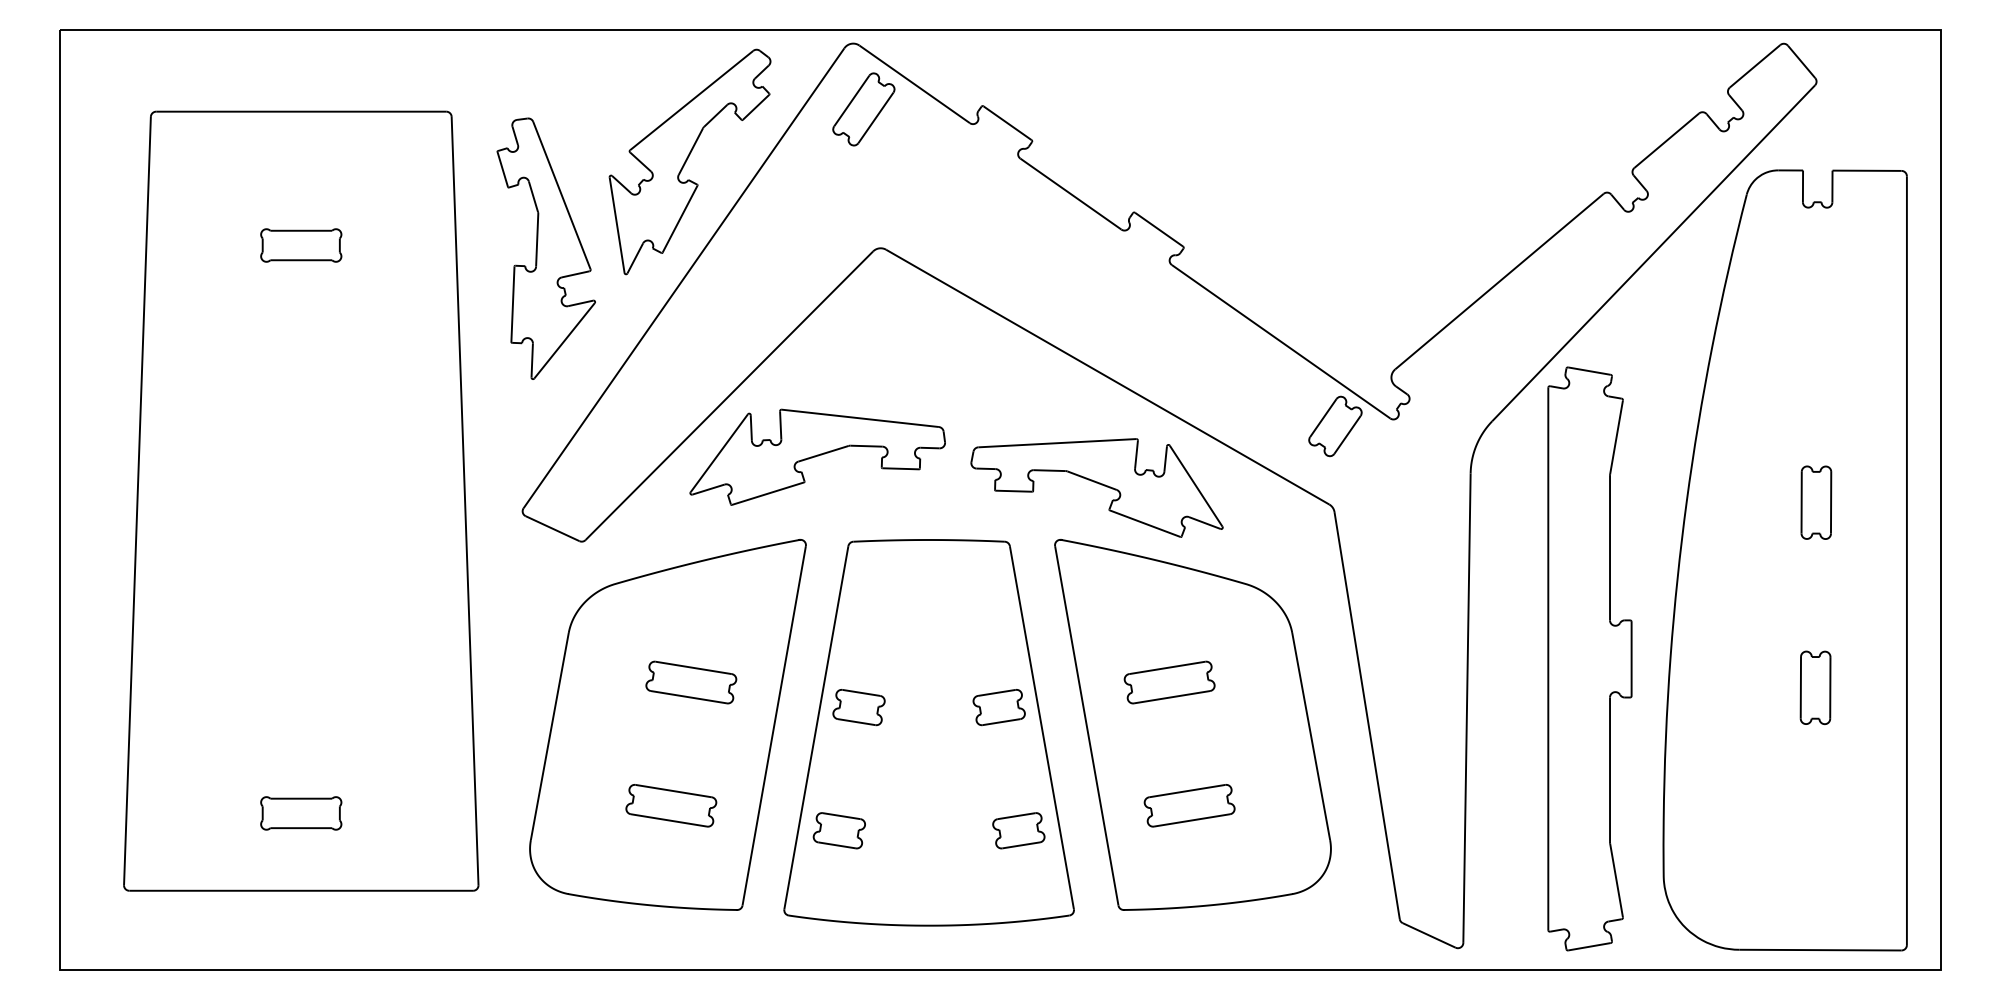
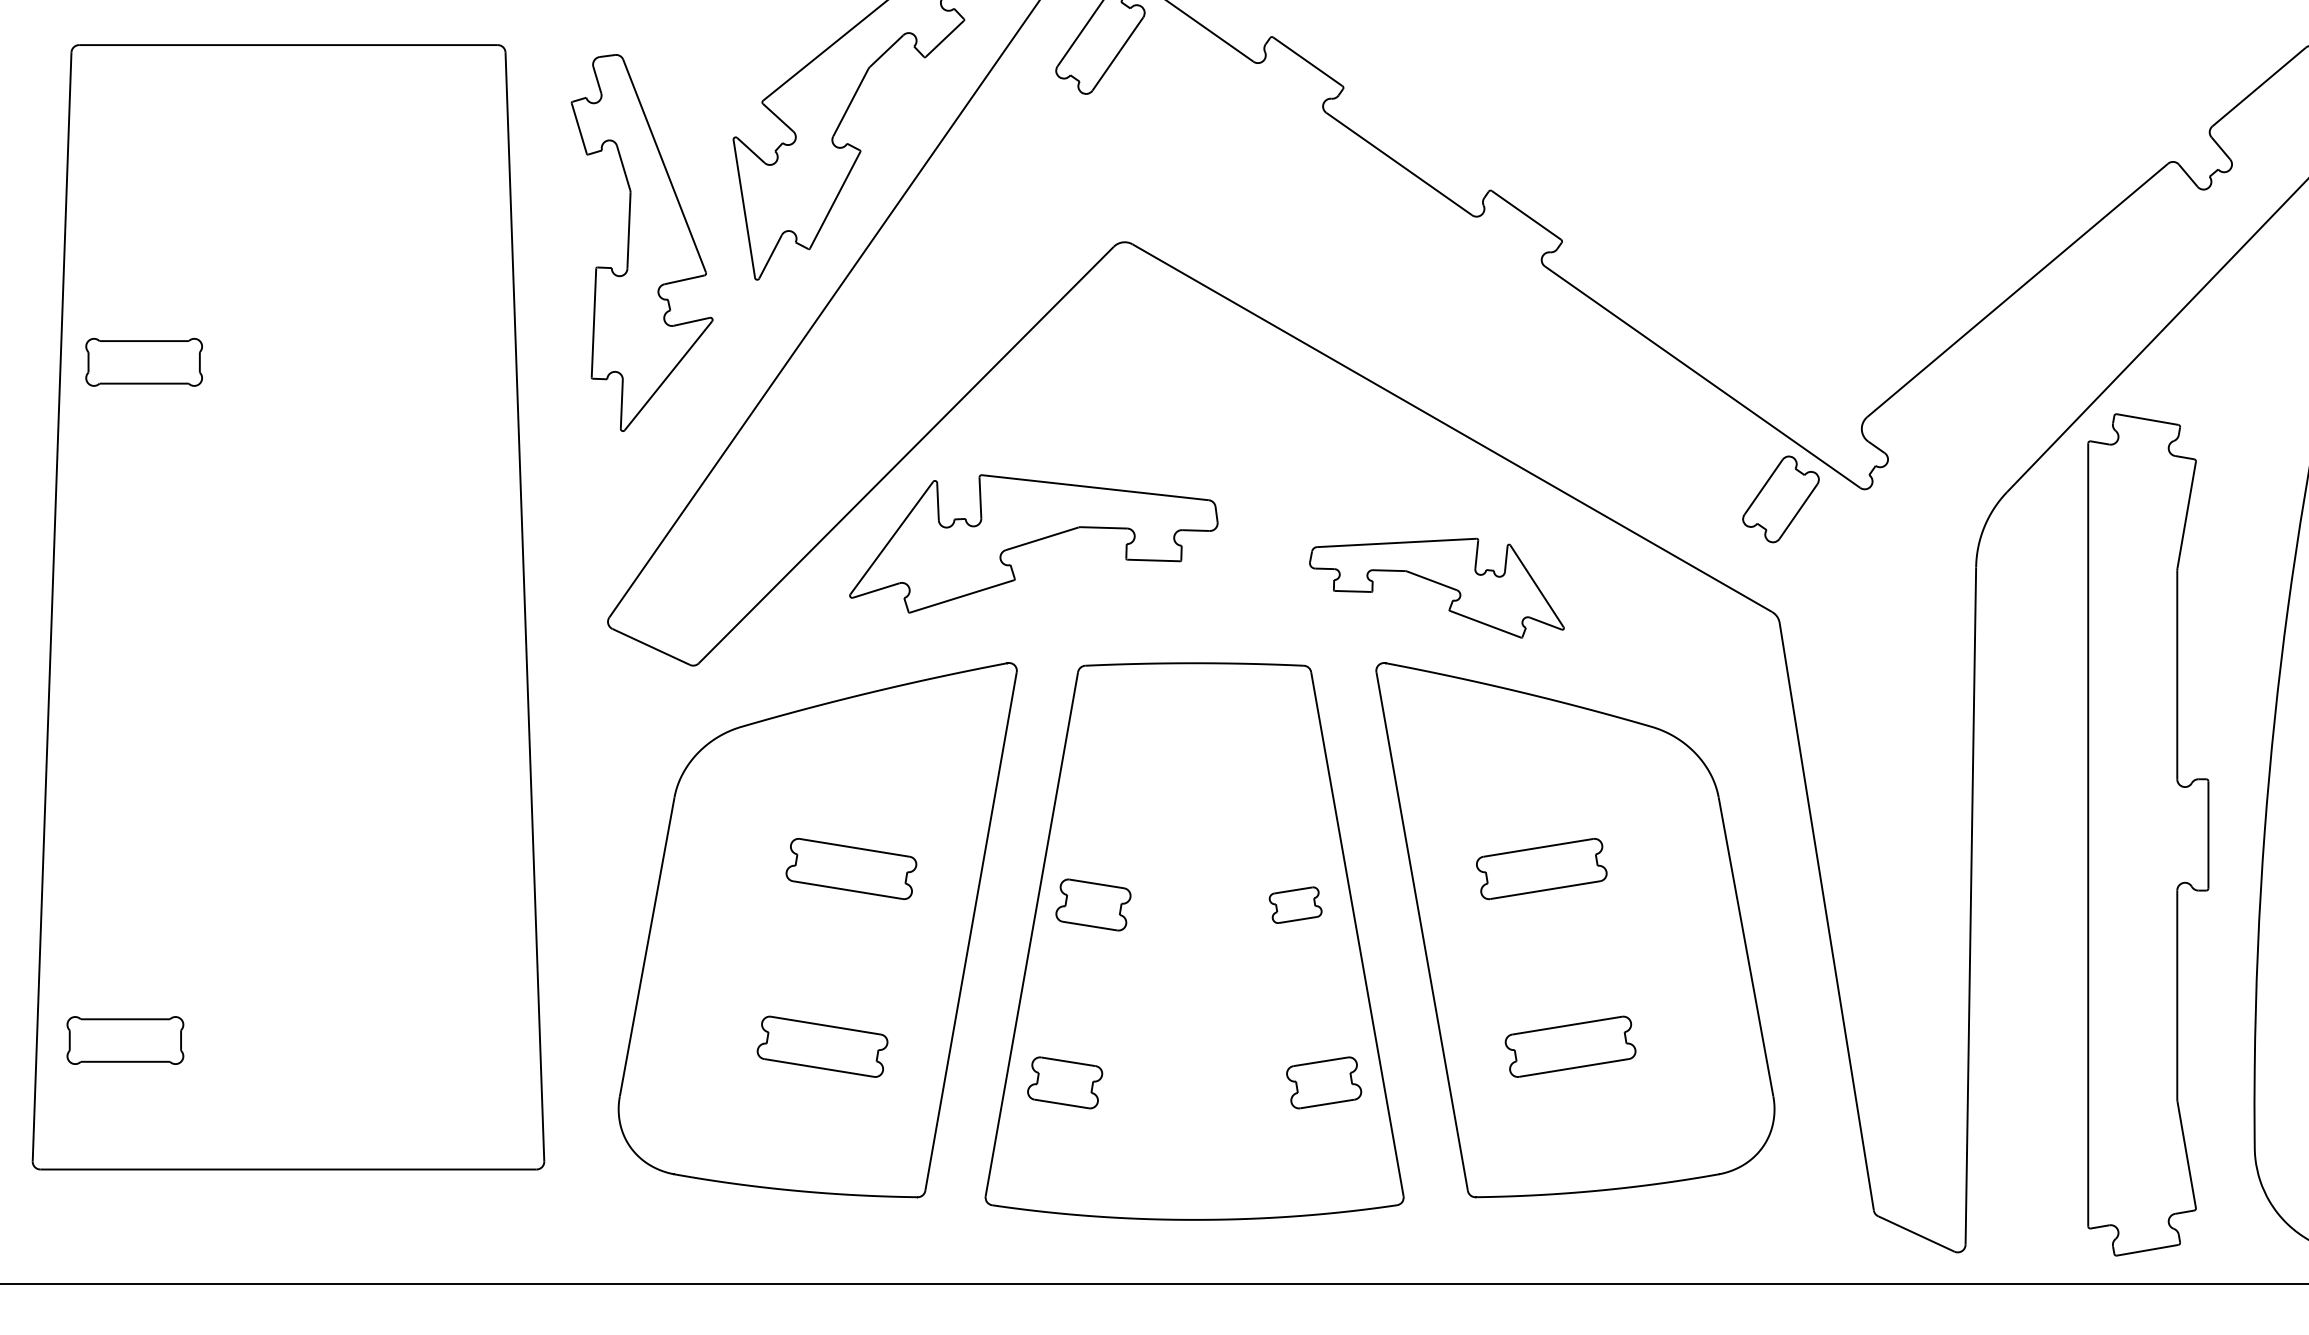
part: (301, 245) -> (144, 362), moved
part: (1096, 487) -> (1436, 587), size x0.7
part: (998, 707) -> (1294, 904), size x0.7
part: (301, 813) -> (125, 1040), moved

